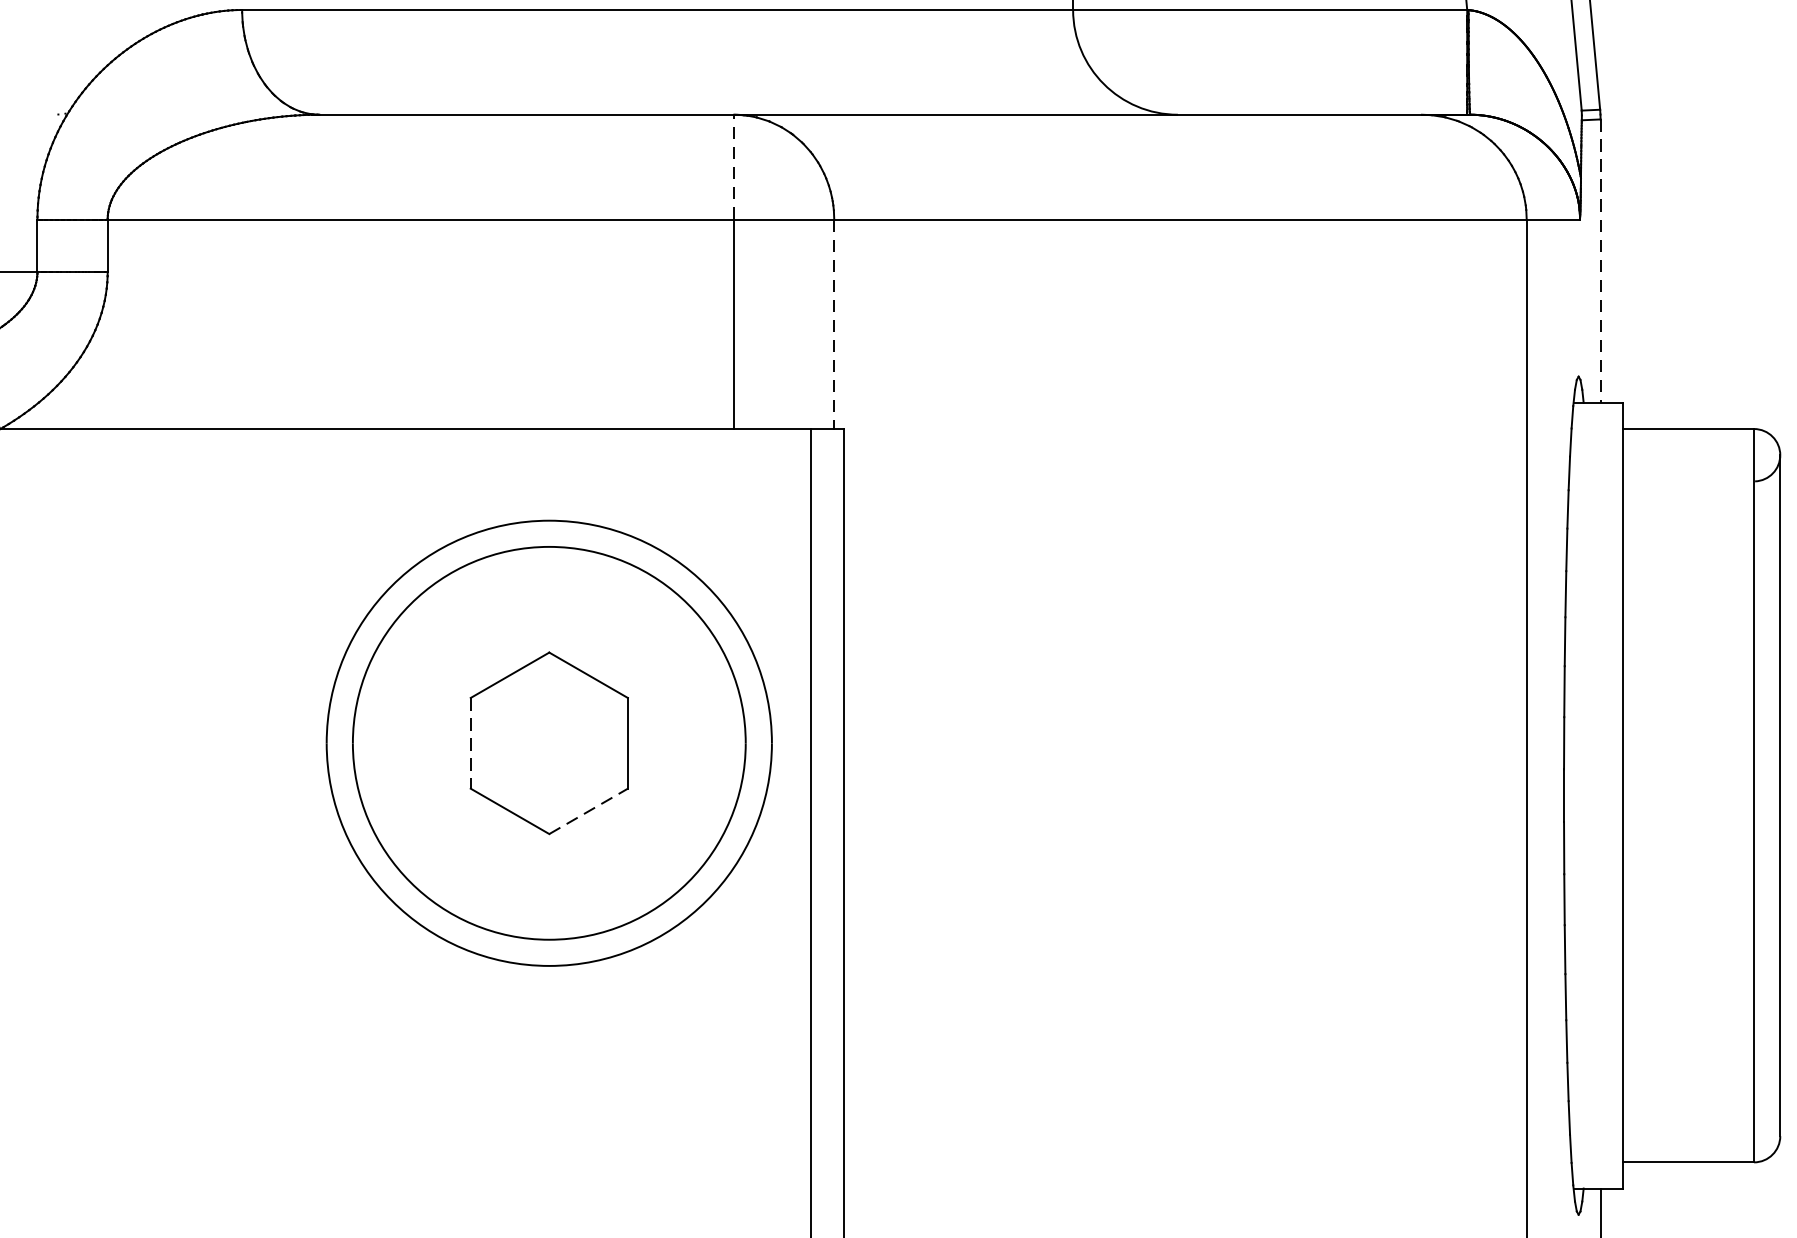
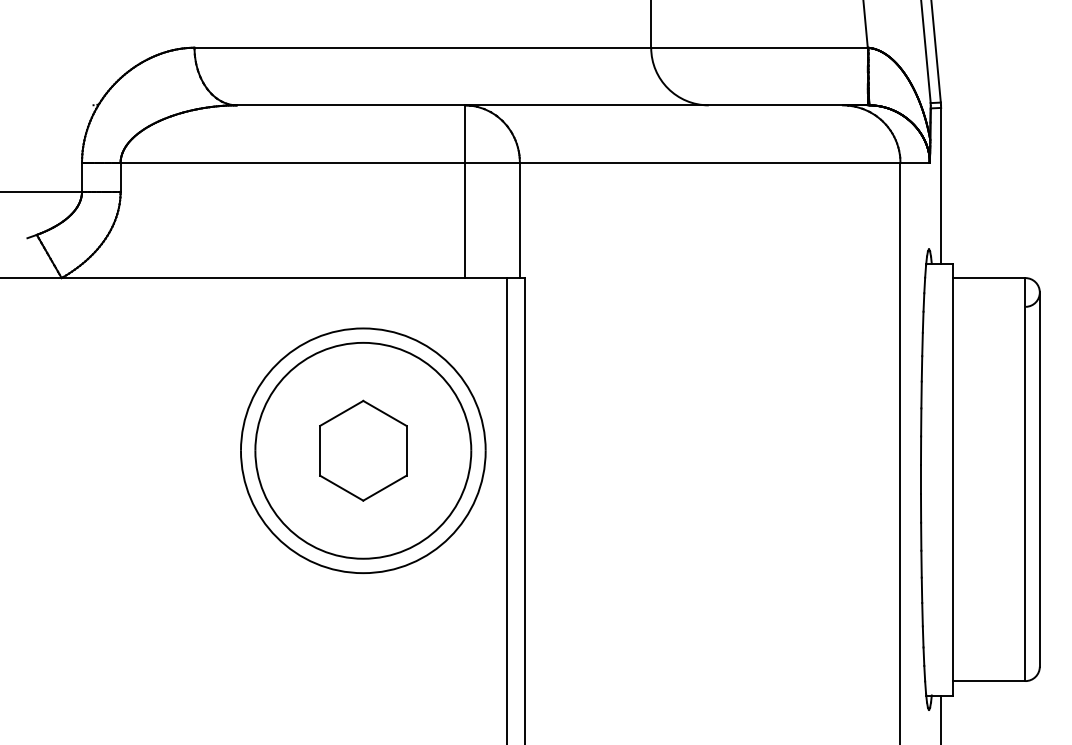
line: (733, 167) -> (464, 134), dashed -> solid
line: (1601, 260) -> (941, 185), dashed -> solid
line: (833, 324) -> (519, 220), dashed -> solid
line: (471, 742) -> (320, 450), dashed -> solid
line: (587, 811) -> (384, 488), dashed -> solid

